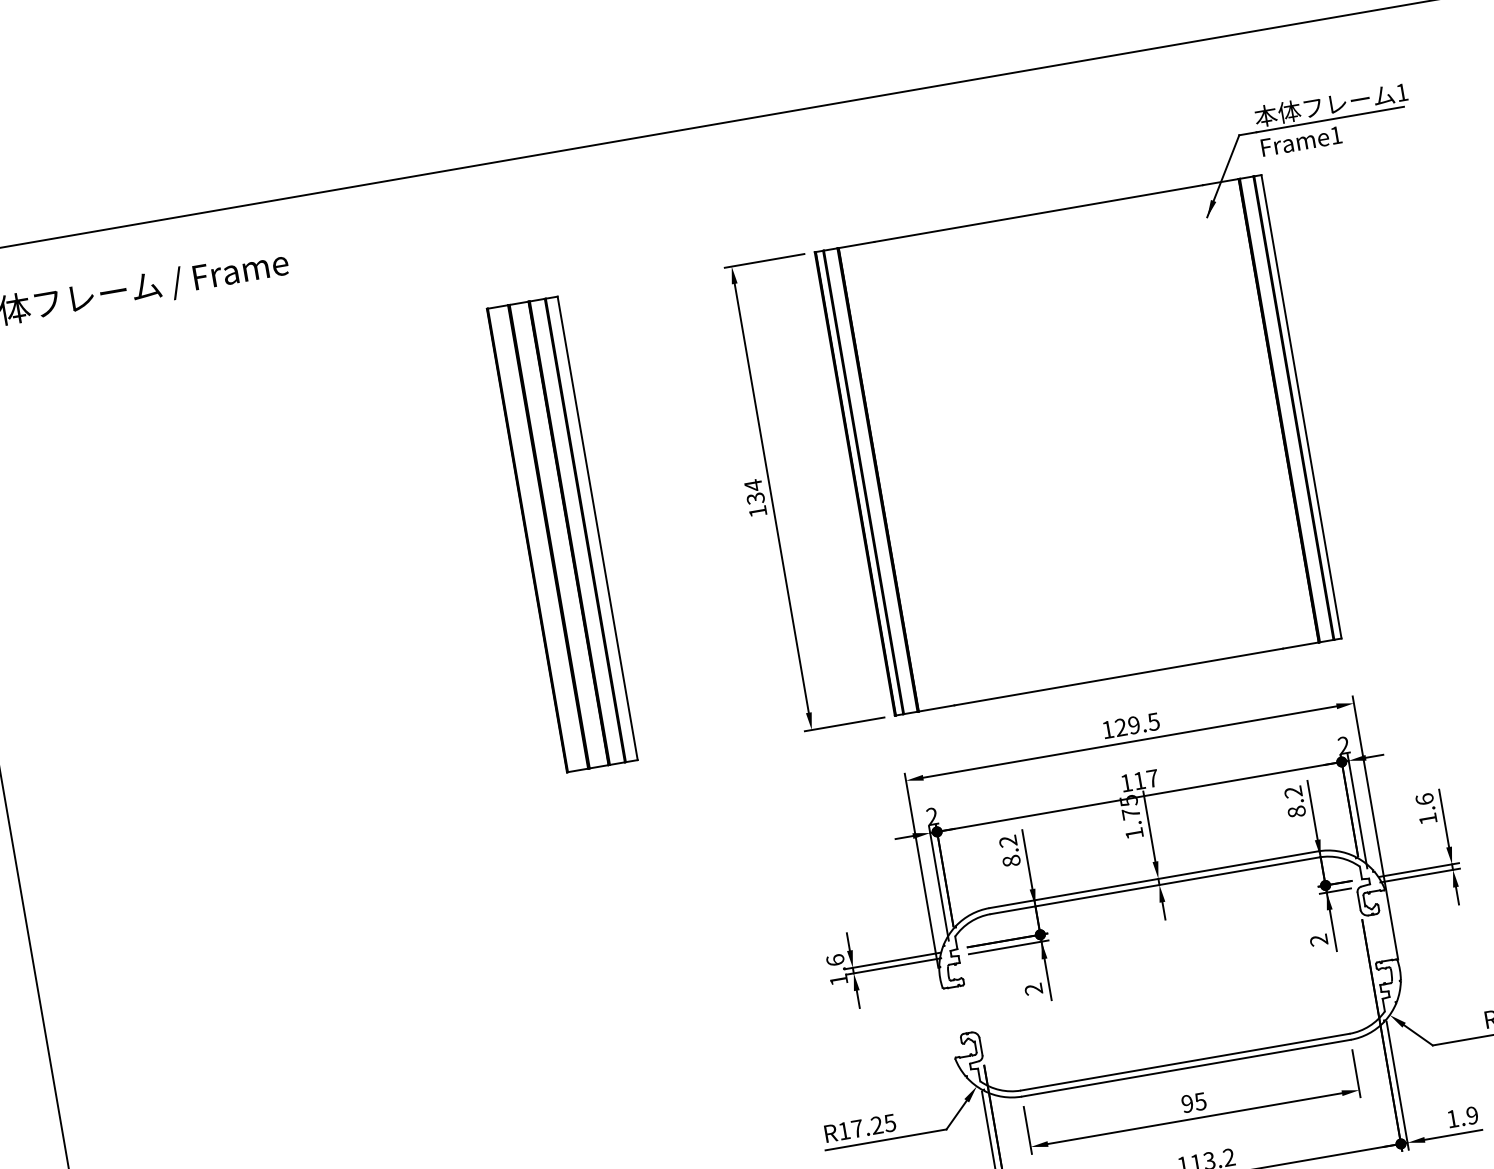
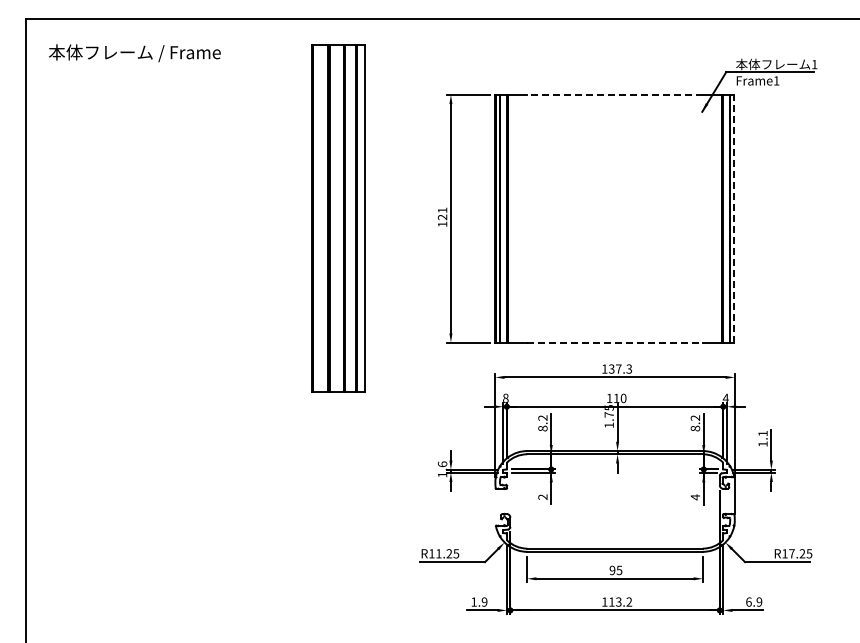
line: (1039, 212) -> (615, 94), solid -> dashed
line: (1301, 406) -> (734, 218), solid -> dashed
text: (754, 491) -> (442, 213), 134 -> 121
part: (561, 534) -> (338, 218), size x1.4
line: (1119, 676) -> (615, 342), solid -> dashed
text: (1137, 723) -> (620, 368), 129.5 -> 137.3
text: (1342, 743) -> (725, 397), 2 -> 4
text: (1152, 778) -> (623, 398), 117 -> 110
text: (1423, 799) -> (762, 433), 1.6 -> 1.1
text: (931, 816) -> (505, 398), 2 -> 8
text: (1319, 940) -> (695, 497), 2 -> 4
text: (1451, 1117) -> (748, 601), 1.9 -> 6.9
text: (856, 1128) -> (438, 553), R17.25 -> R11.25

